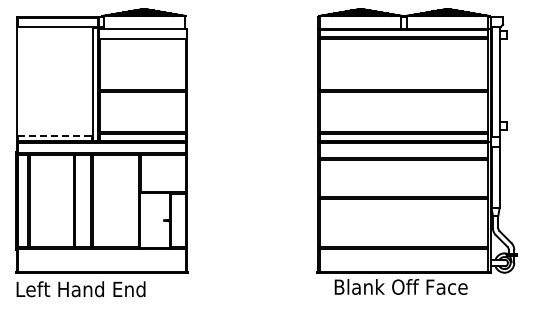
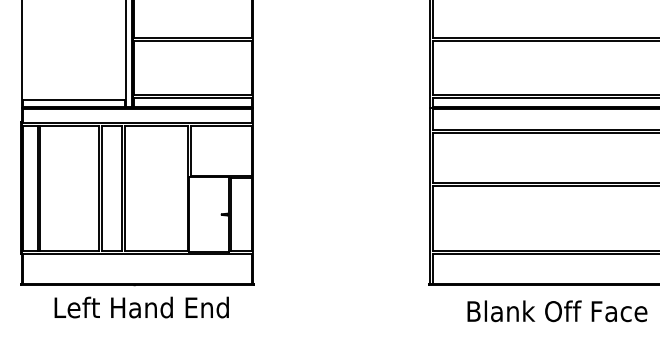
line: (55, 135) -> (74, 99), dashed -> solid
text: (400, 286) -> (556, 310), moved
text: (80, 289) -> (140, 307), moved

